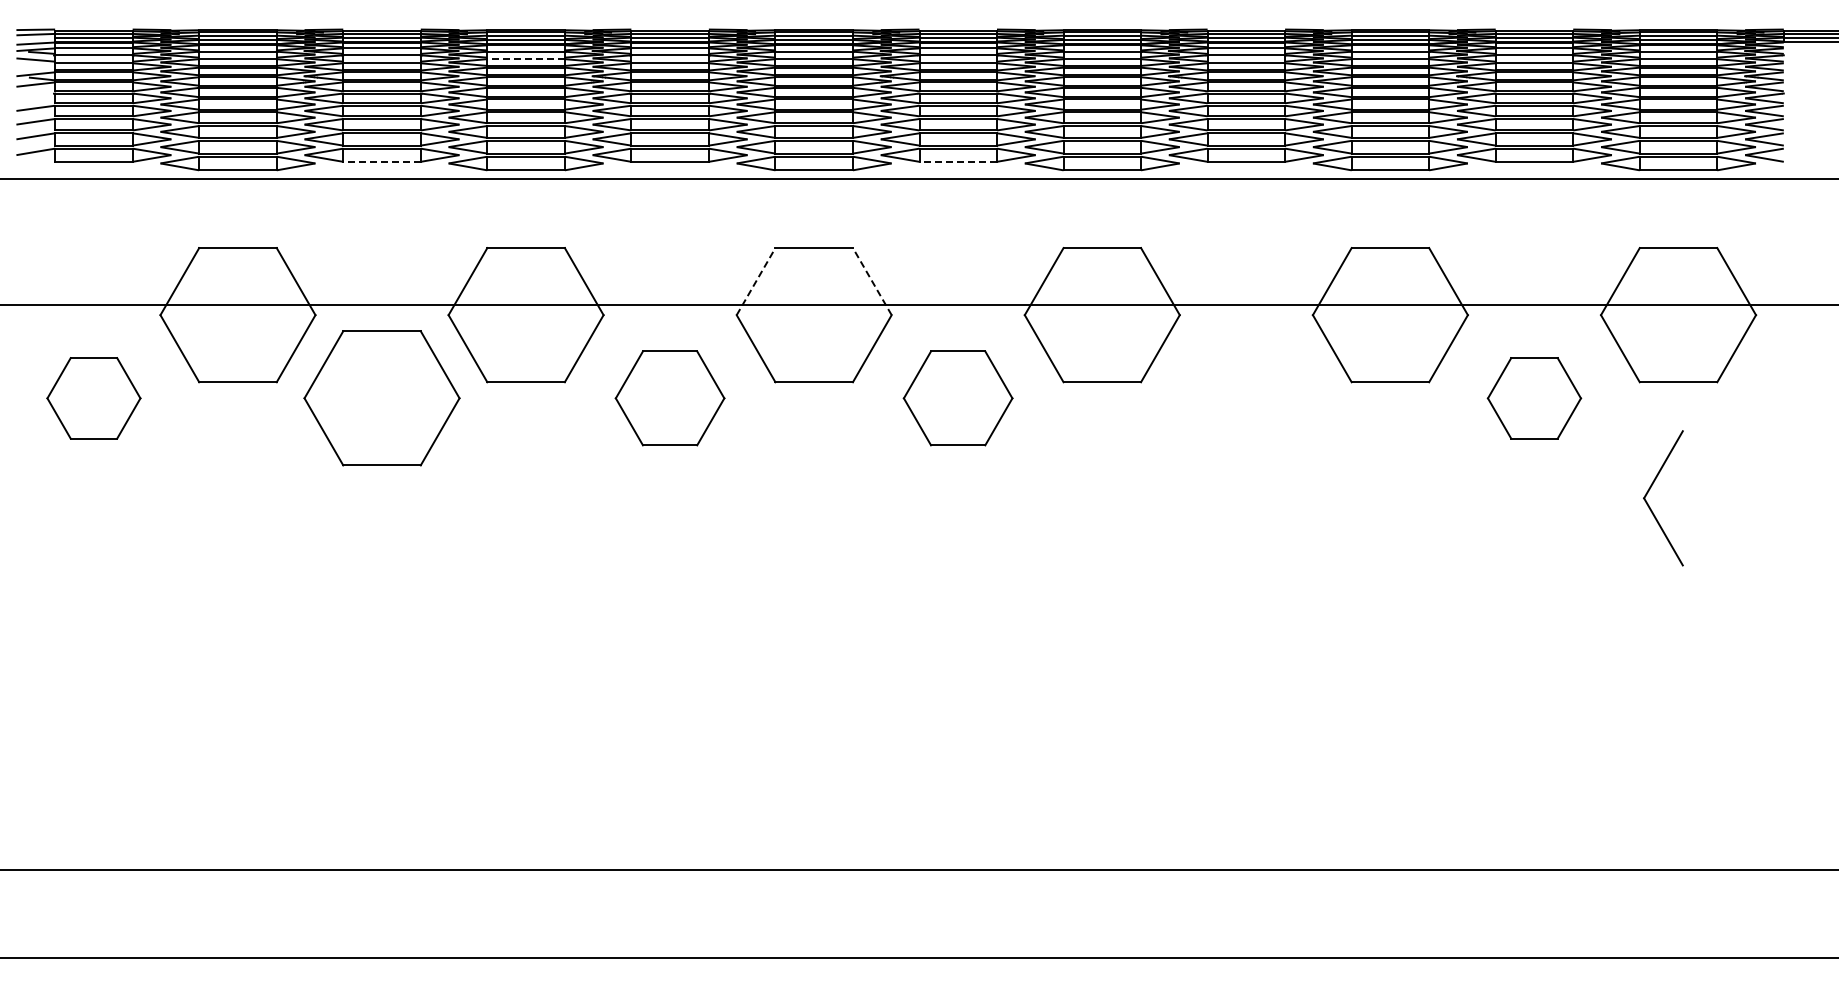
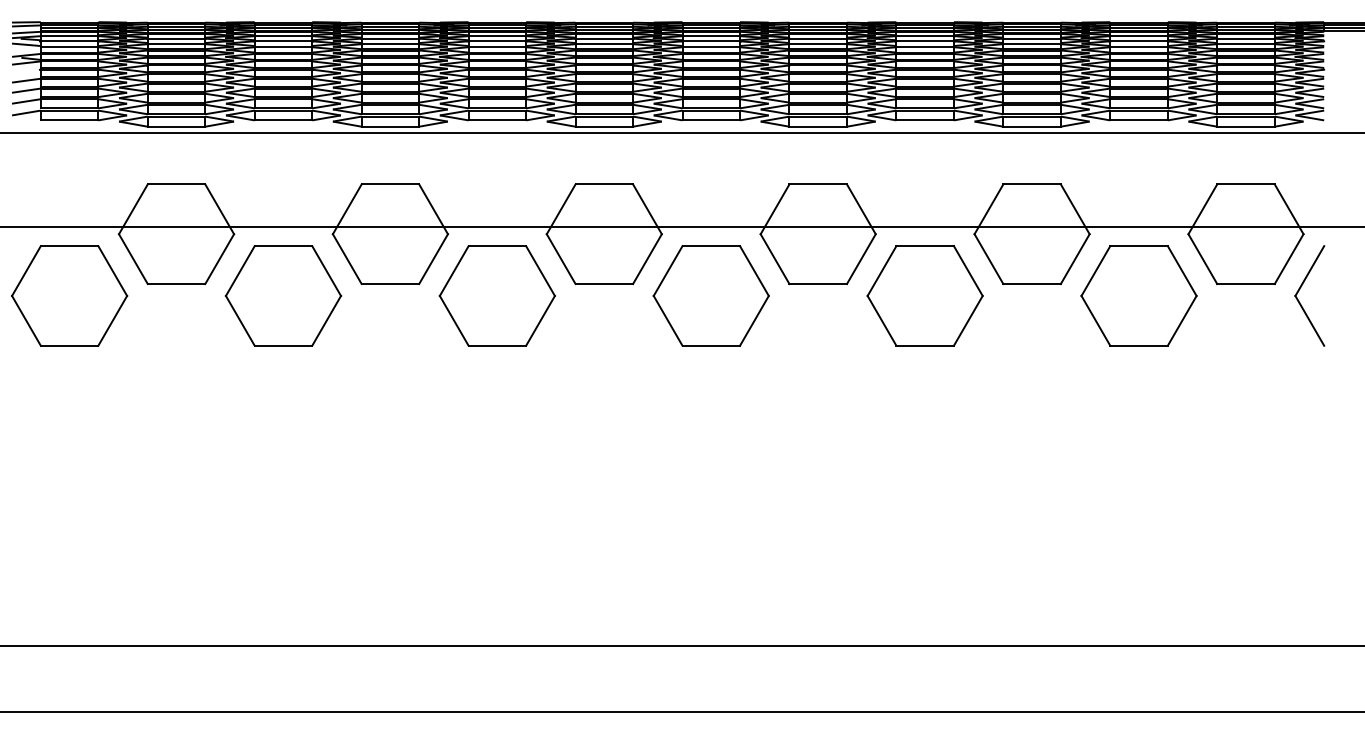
line: (526, 59) -> (390, 44), dashed -> solid
line: (382, 161) -> (283, 120), dashed -> solid
line: (958, 161) -> (711, 120), dashed -> solid
line: (756, 281) -> (561, 209), dashed -> solid
line: (872, 281) -> (647, 209), dashed -> solid
part: (93, 398) -> (69, 296), size x1.67
part: (669, 398) -> (496, 296), size x1.43
part: (957, 398) -> (710, 296), size x1.43
part: (1245, 398) -> (924, 296), added
part: (1534, 398) -> (1139, 296), size x1.67
part: (1651, 508) -> (1300, 303), moved

